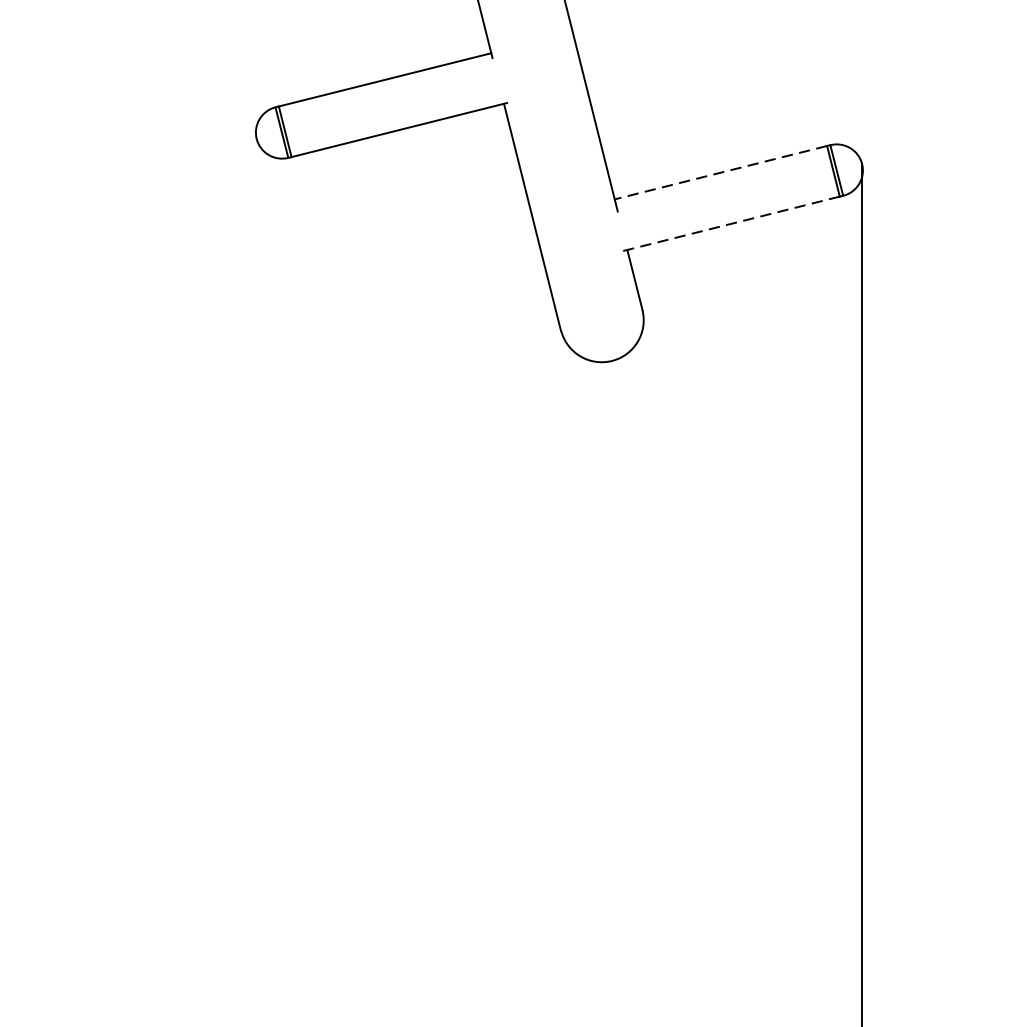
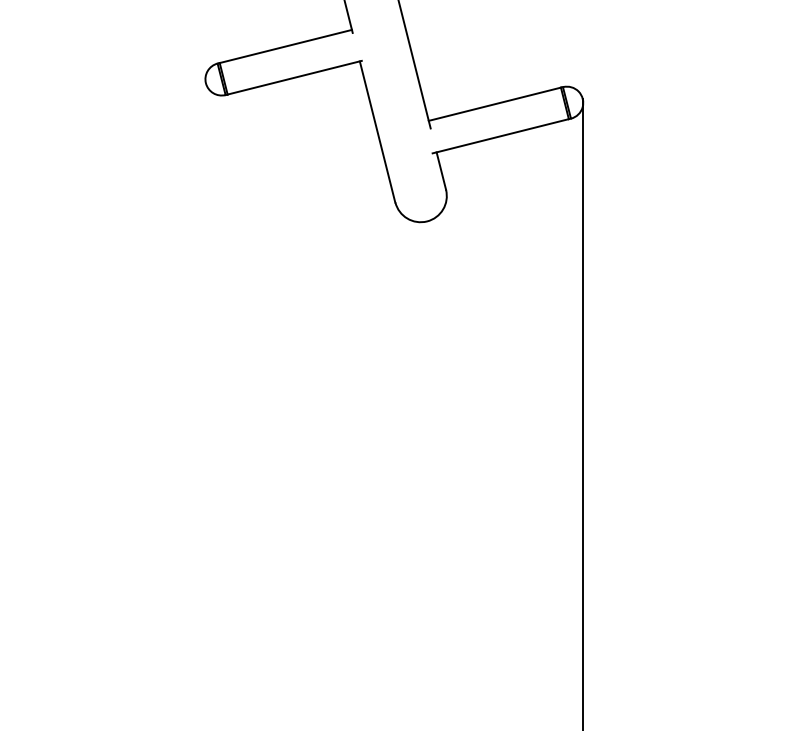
line: (720, 173) -> (494, 104), dashed -> solid
line: (729, 224) -> (500, 136), dashed -> solid

